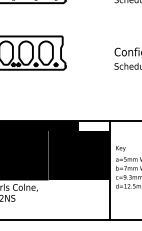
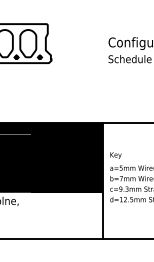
fill: (94, 125) -> (85, 128), added

